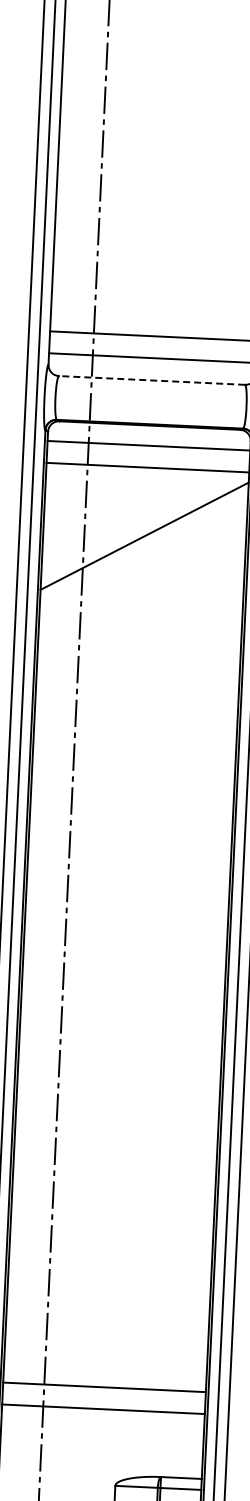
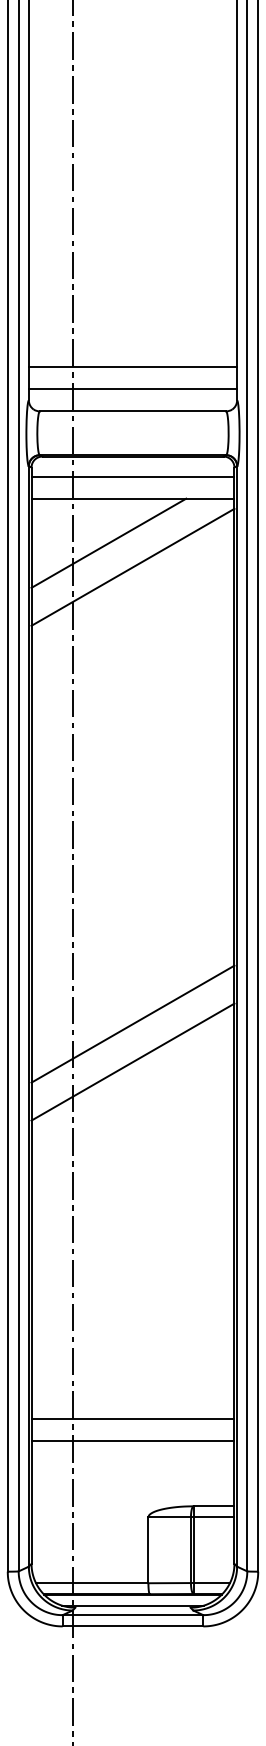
line: (151, 380) -> (132, 411), dashed -> solid
line: (121, 510) -> (108, 542), added
line: (122, 991) -> (132, 1023), added
line: (120, 1029) -> (132, 1061), added

